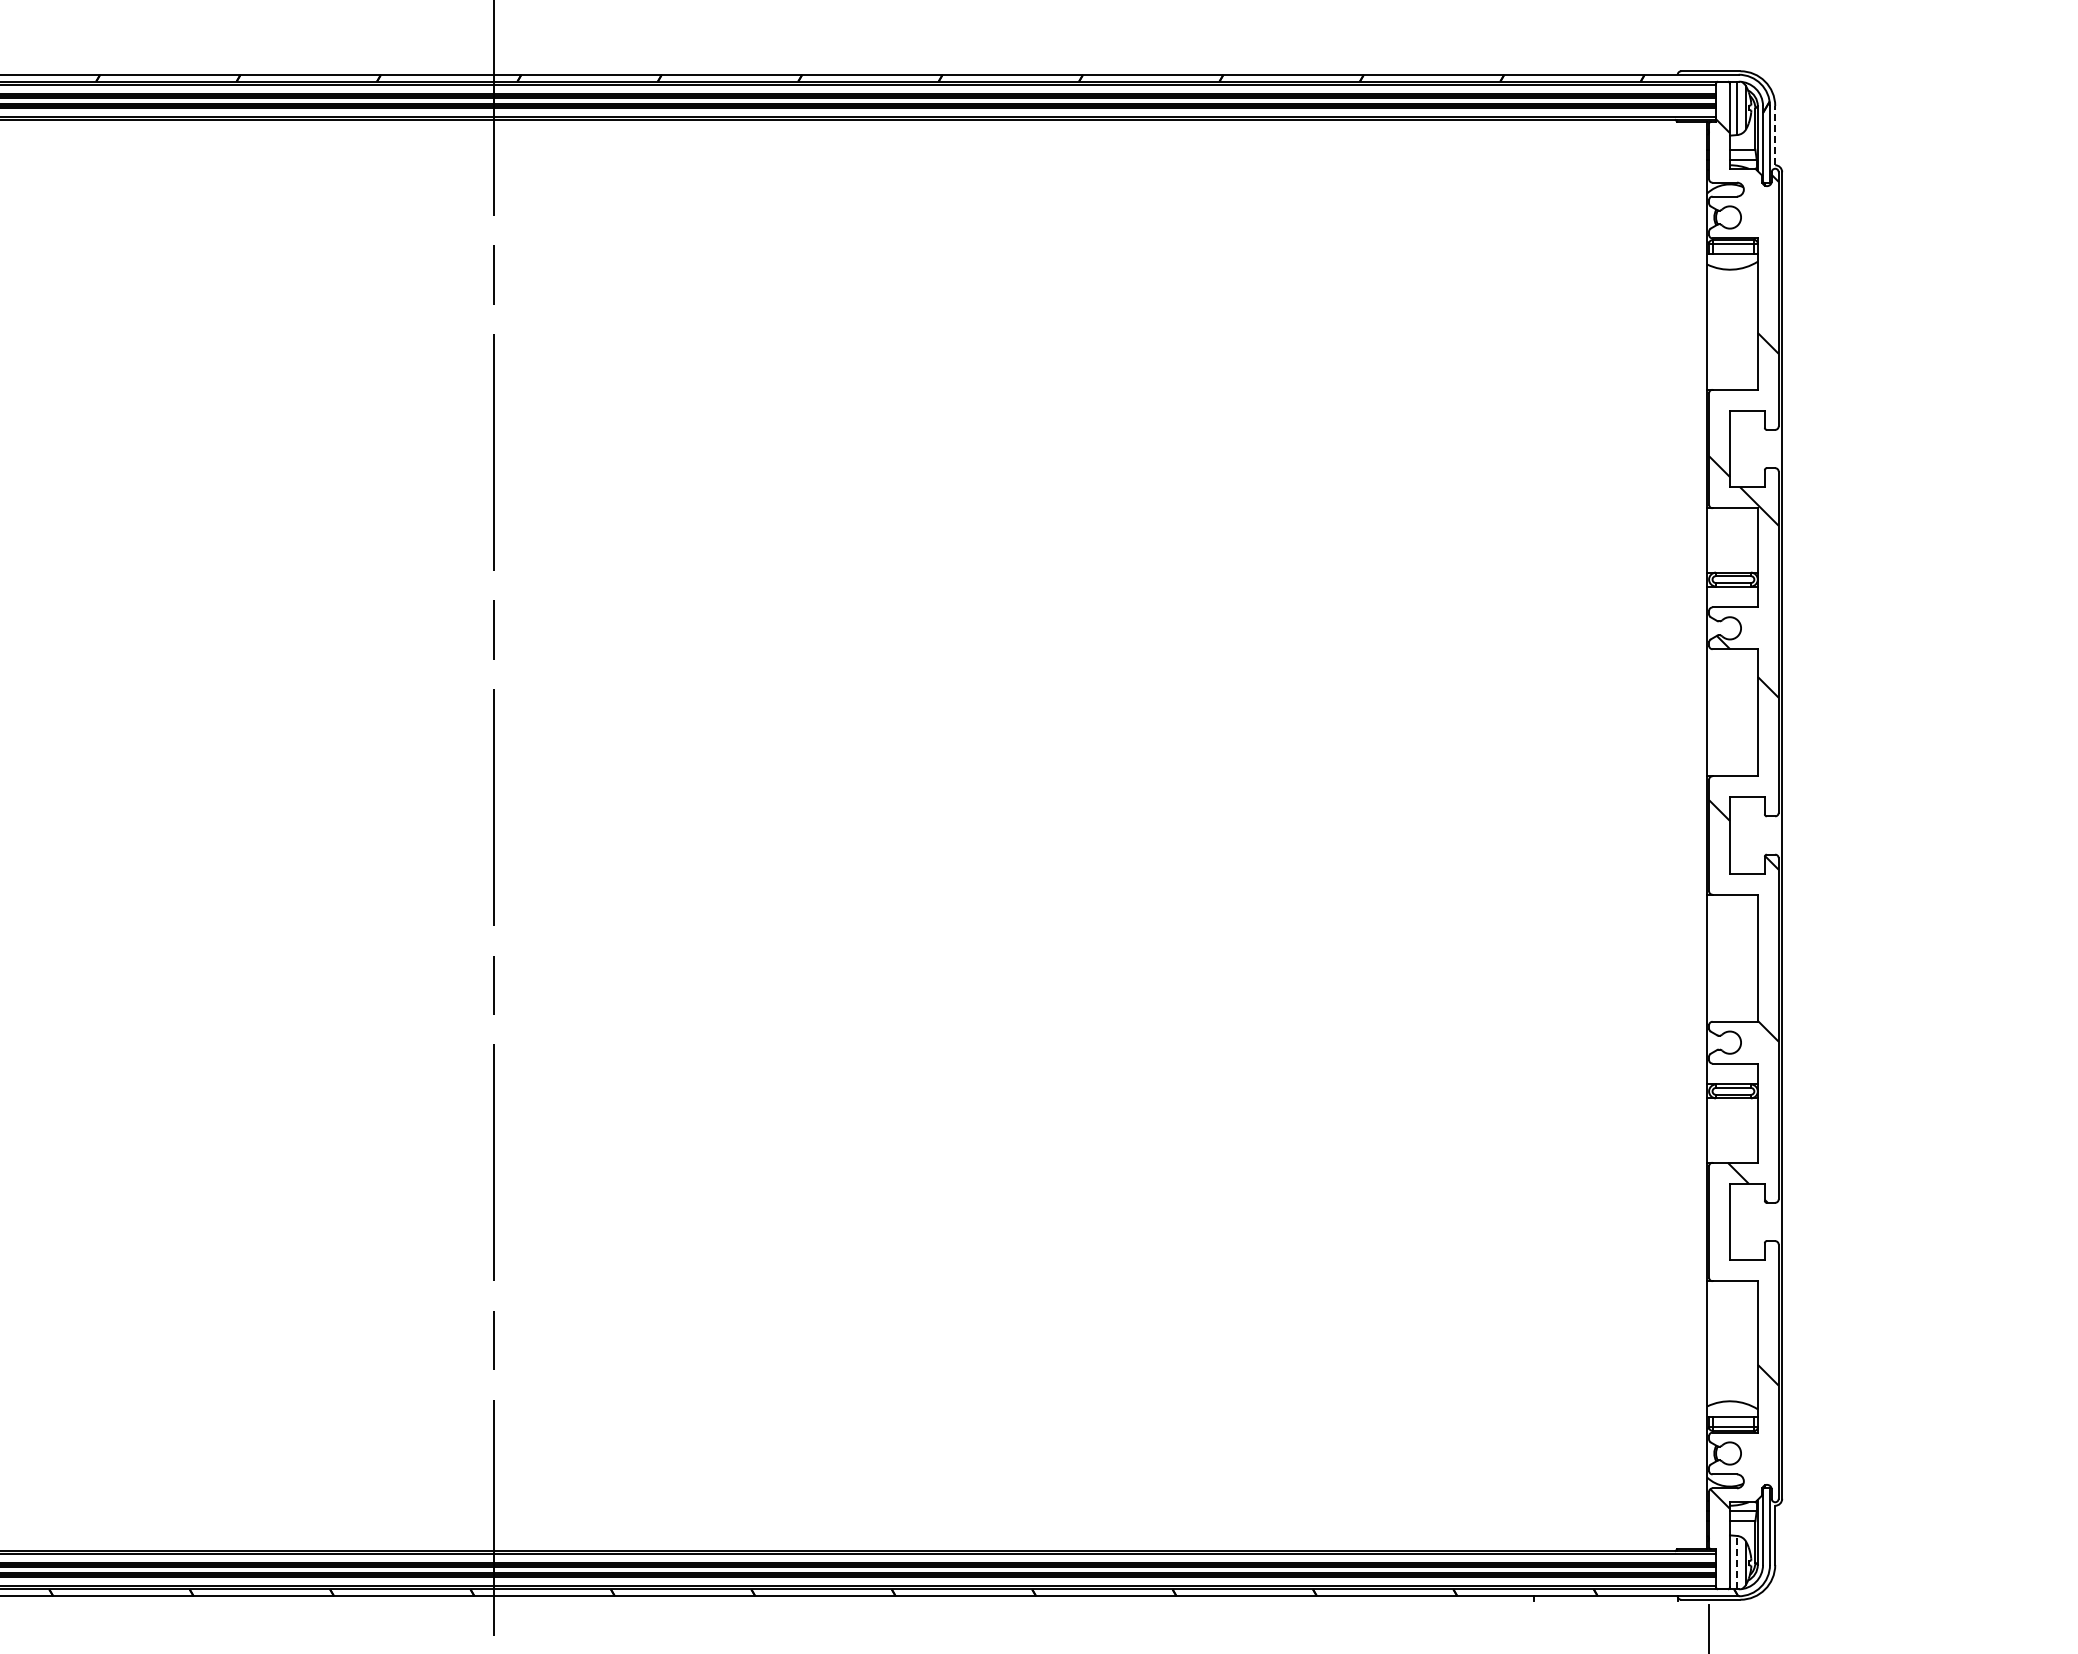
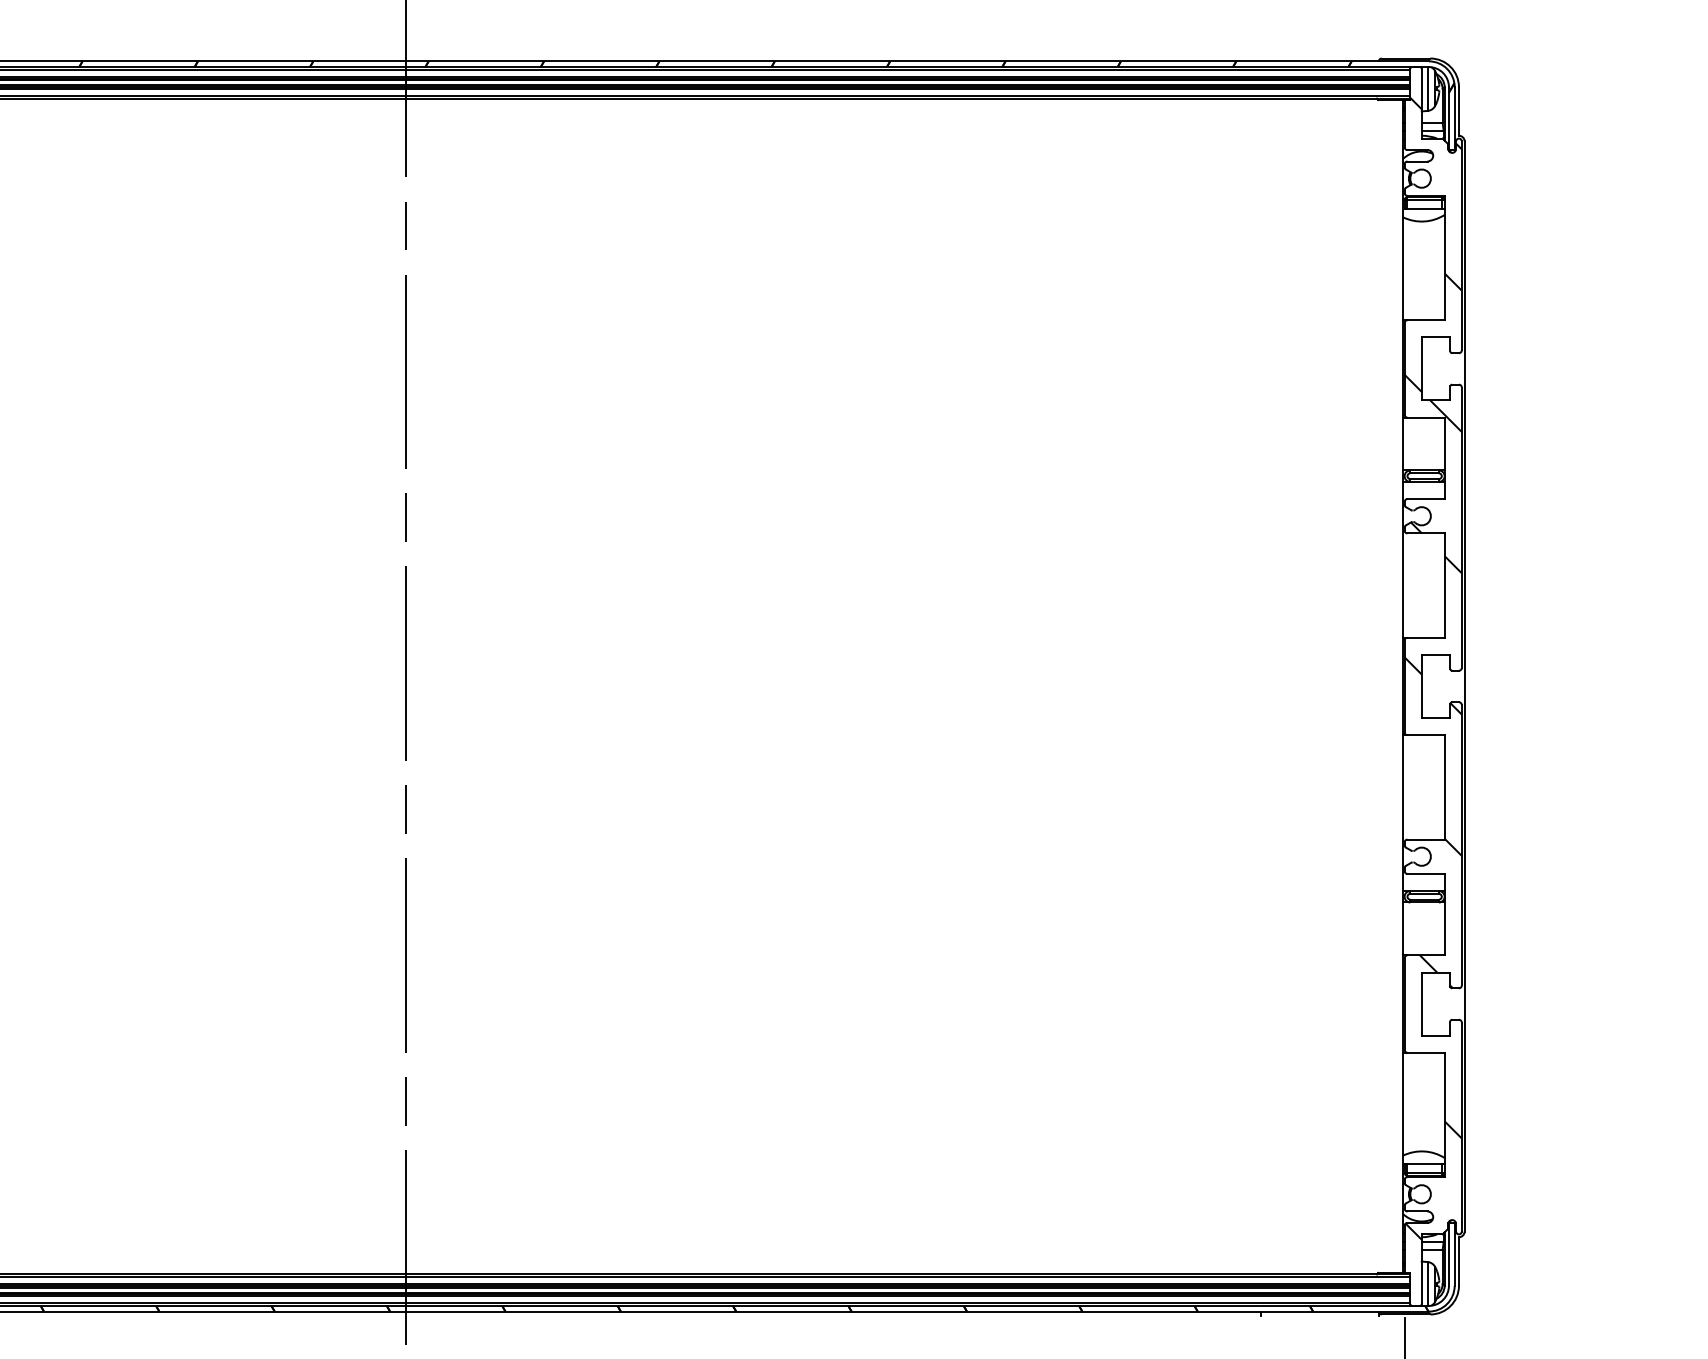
line: (1775, 135) -> (1459, 111), dashed -> solid
line: (1737, 1562) -> (1427, 1283), dashed -> solid

